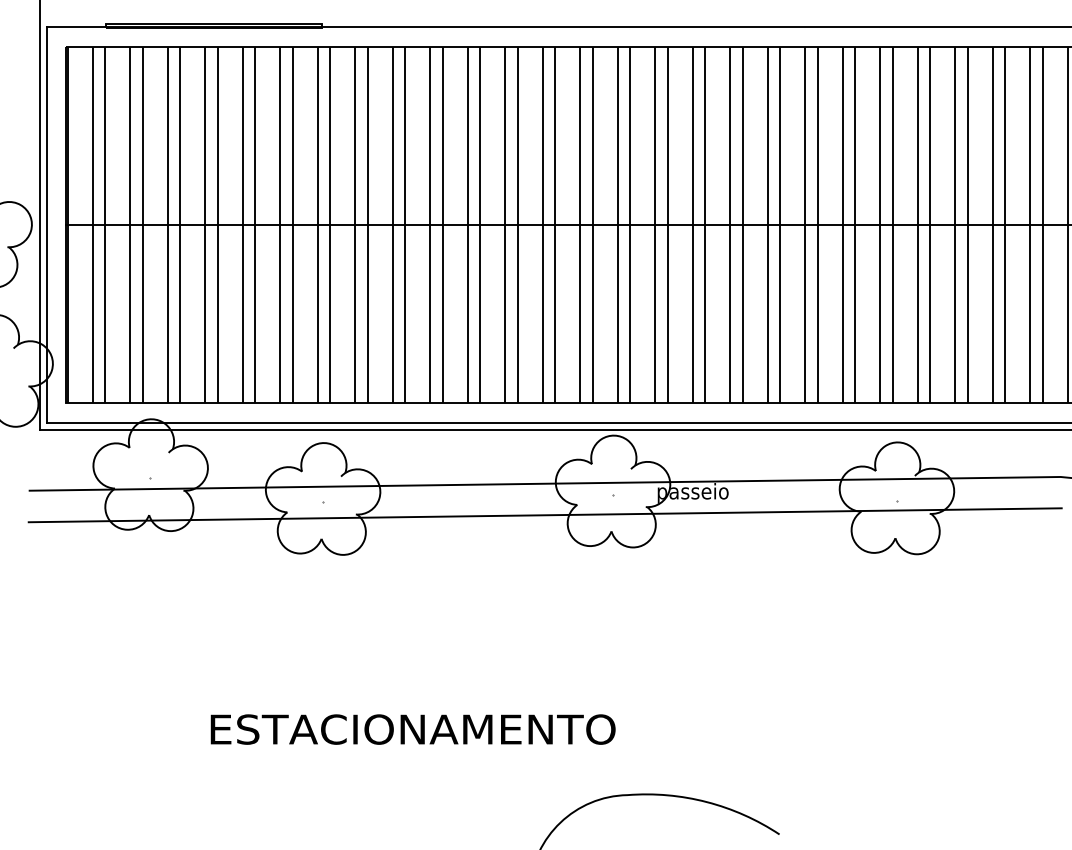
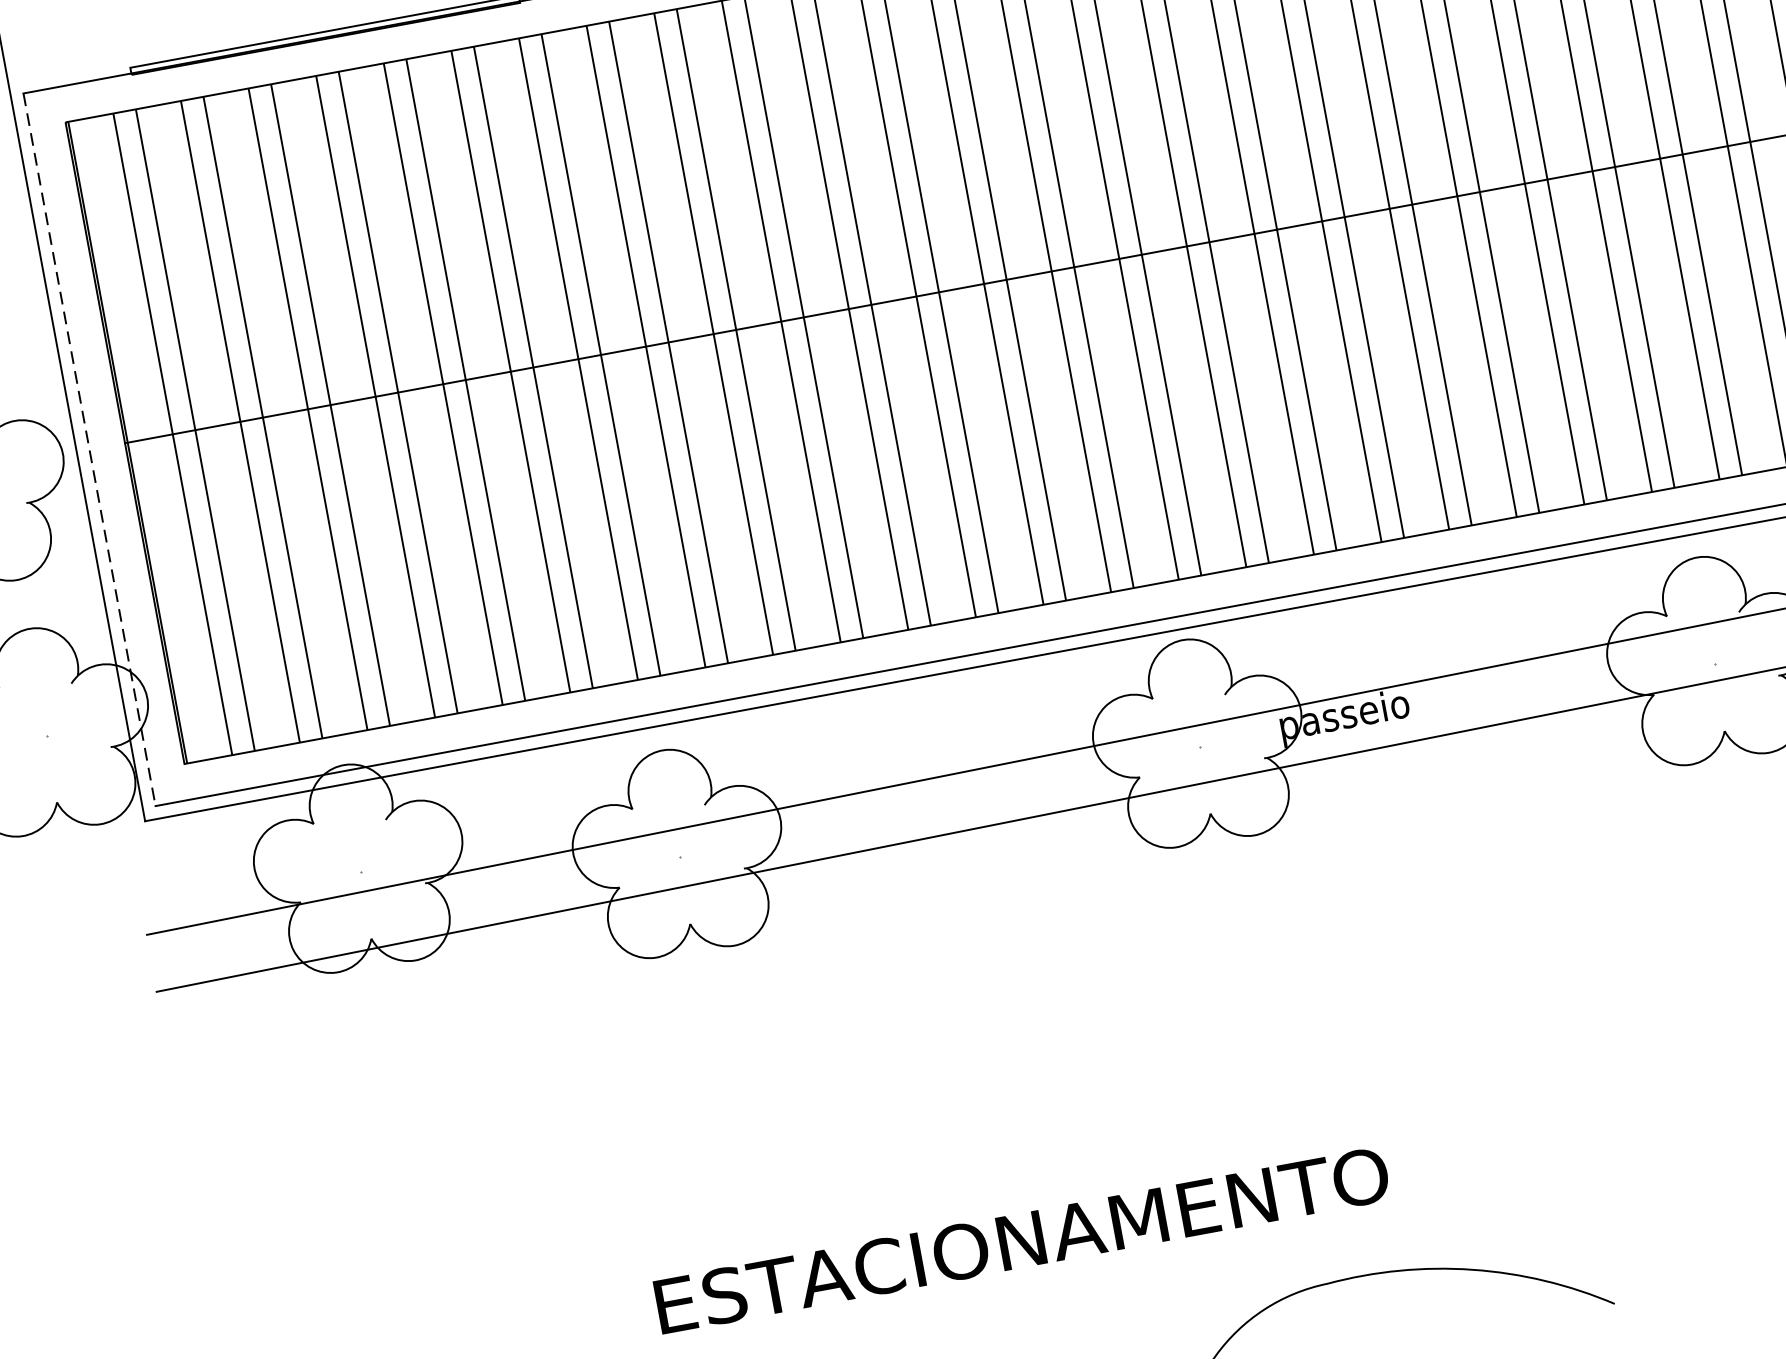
line: (46, 224) -> (89, 449), solid -> dashed
text: (412, 729) -> (1021, 1240), moved

